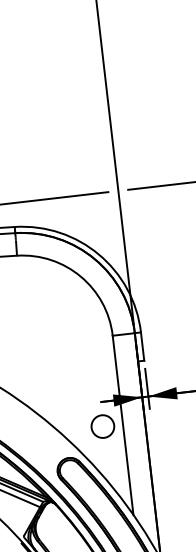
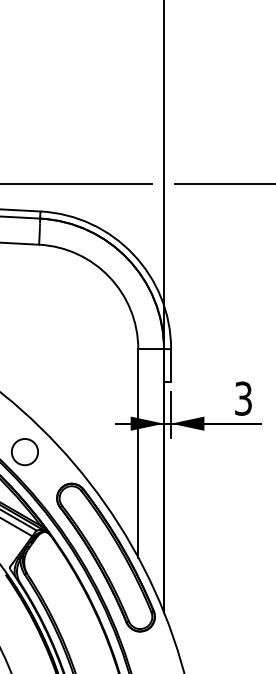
circle: (102, 426) -> (24, 452), moved

